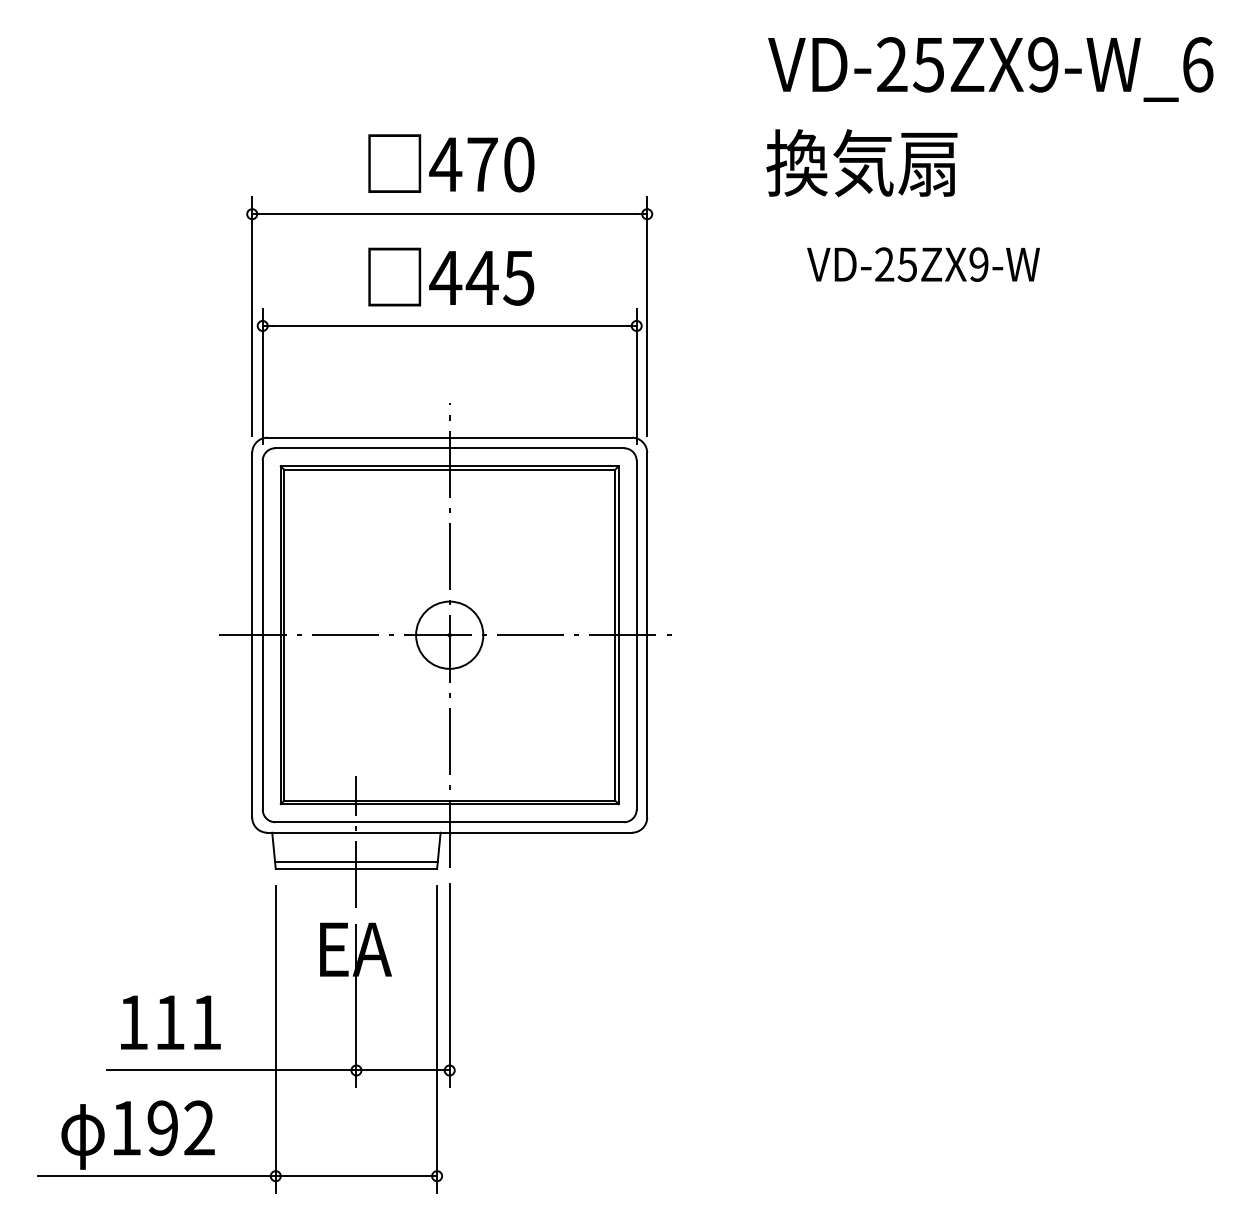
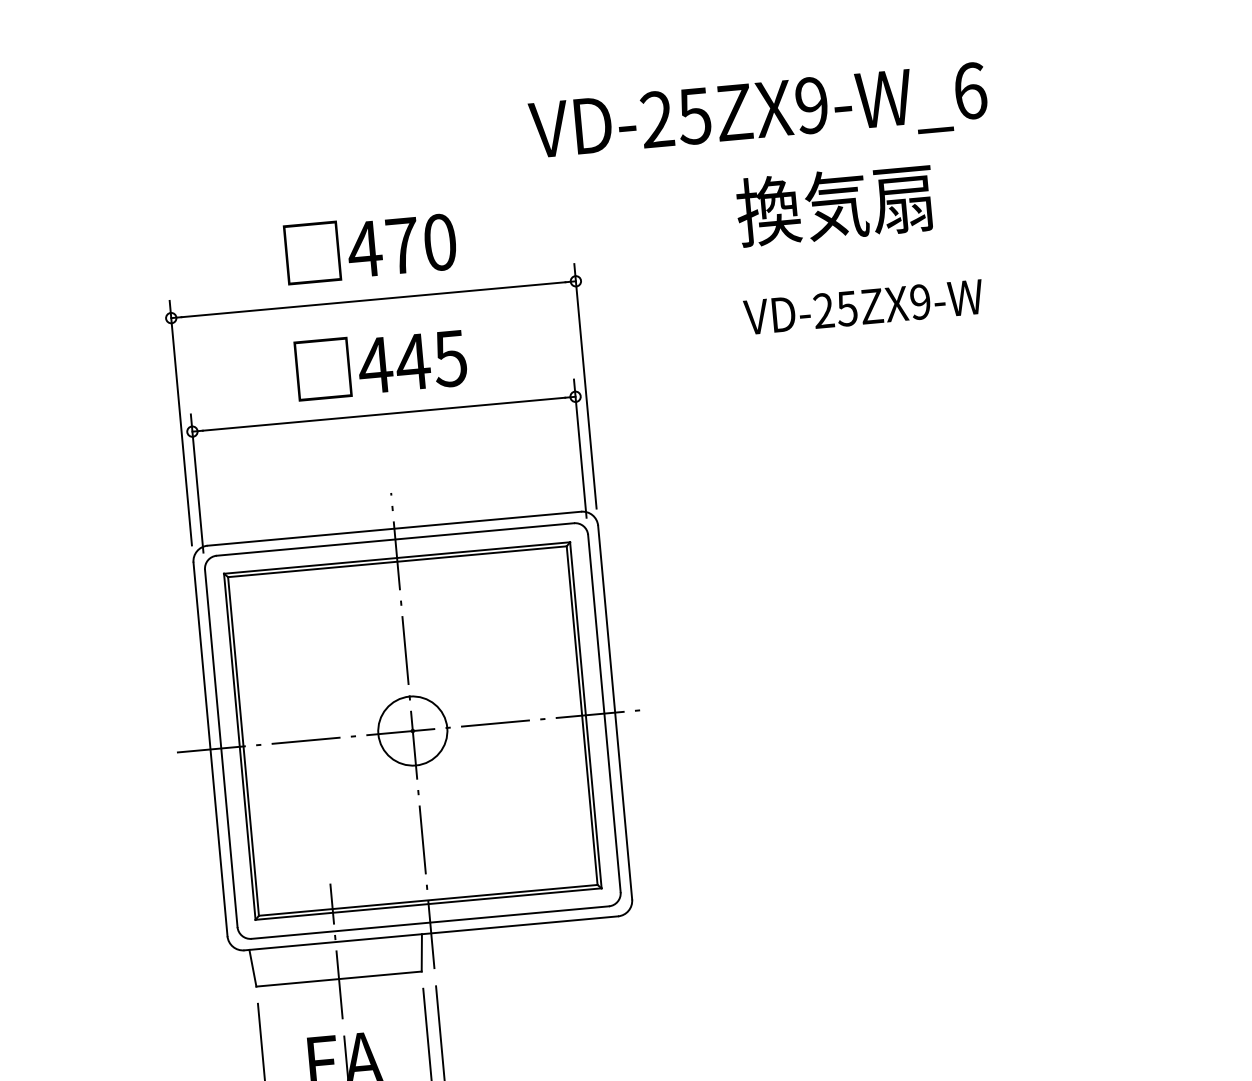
text: (990, 69) -> (758, 115), moved
text: (861, 163) -> (834, 205), moved
line: (356, 862) -> (338, 972), removed

